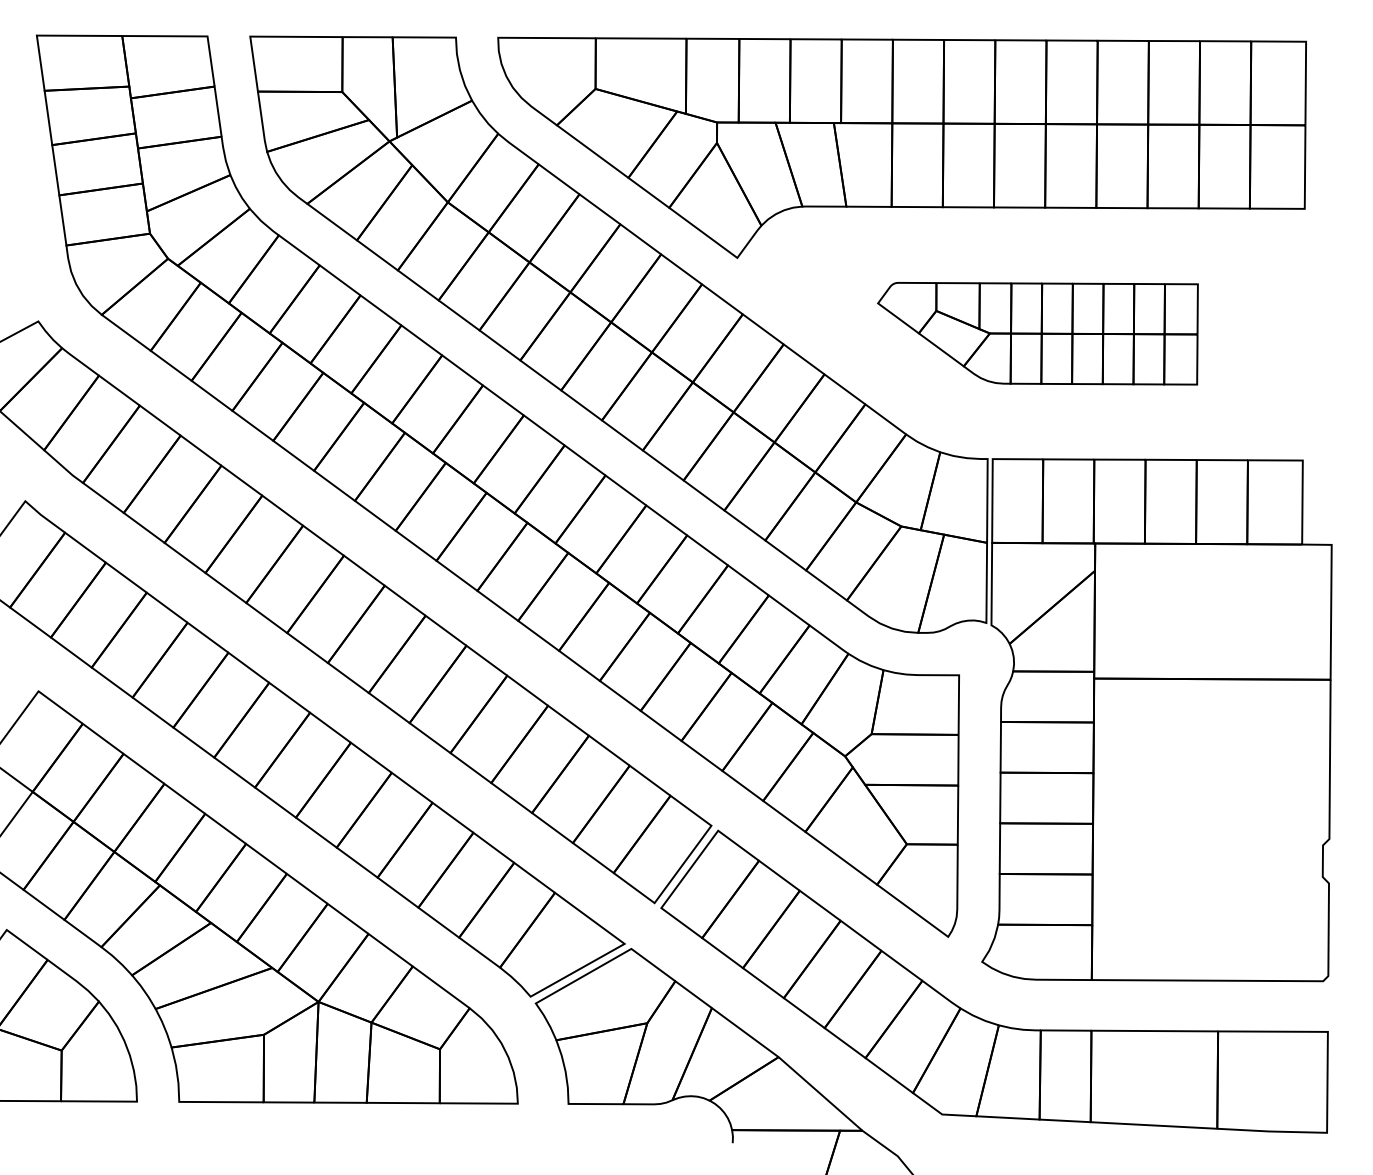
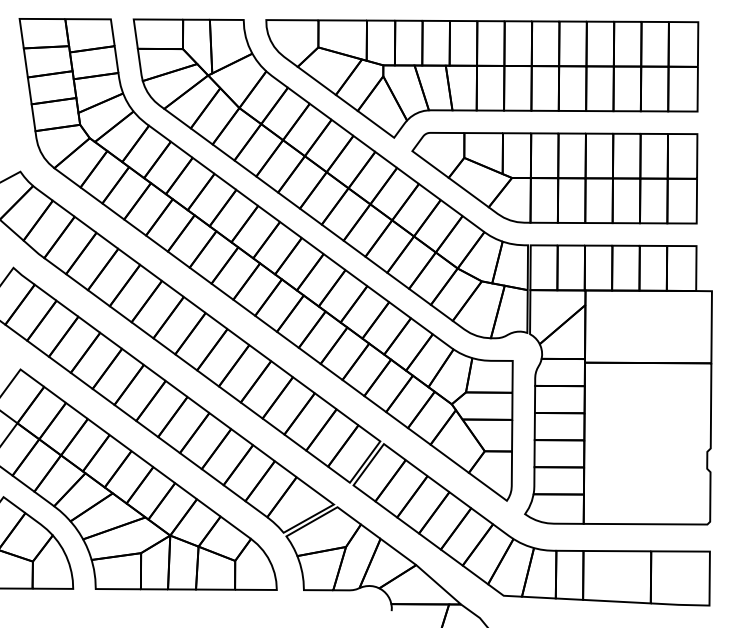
part: (1037, 334) -> (554, 178), size x1.67

